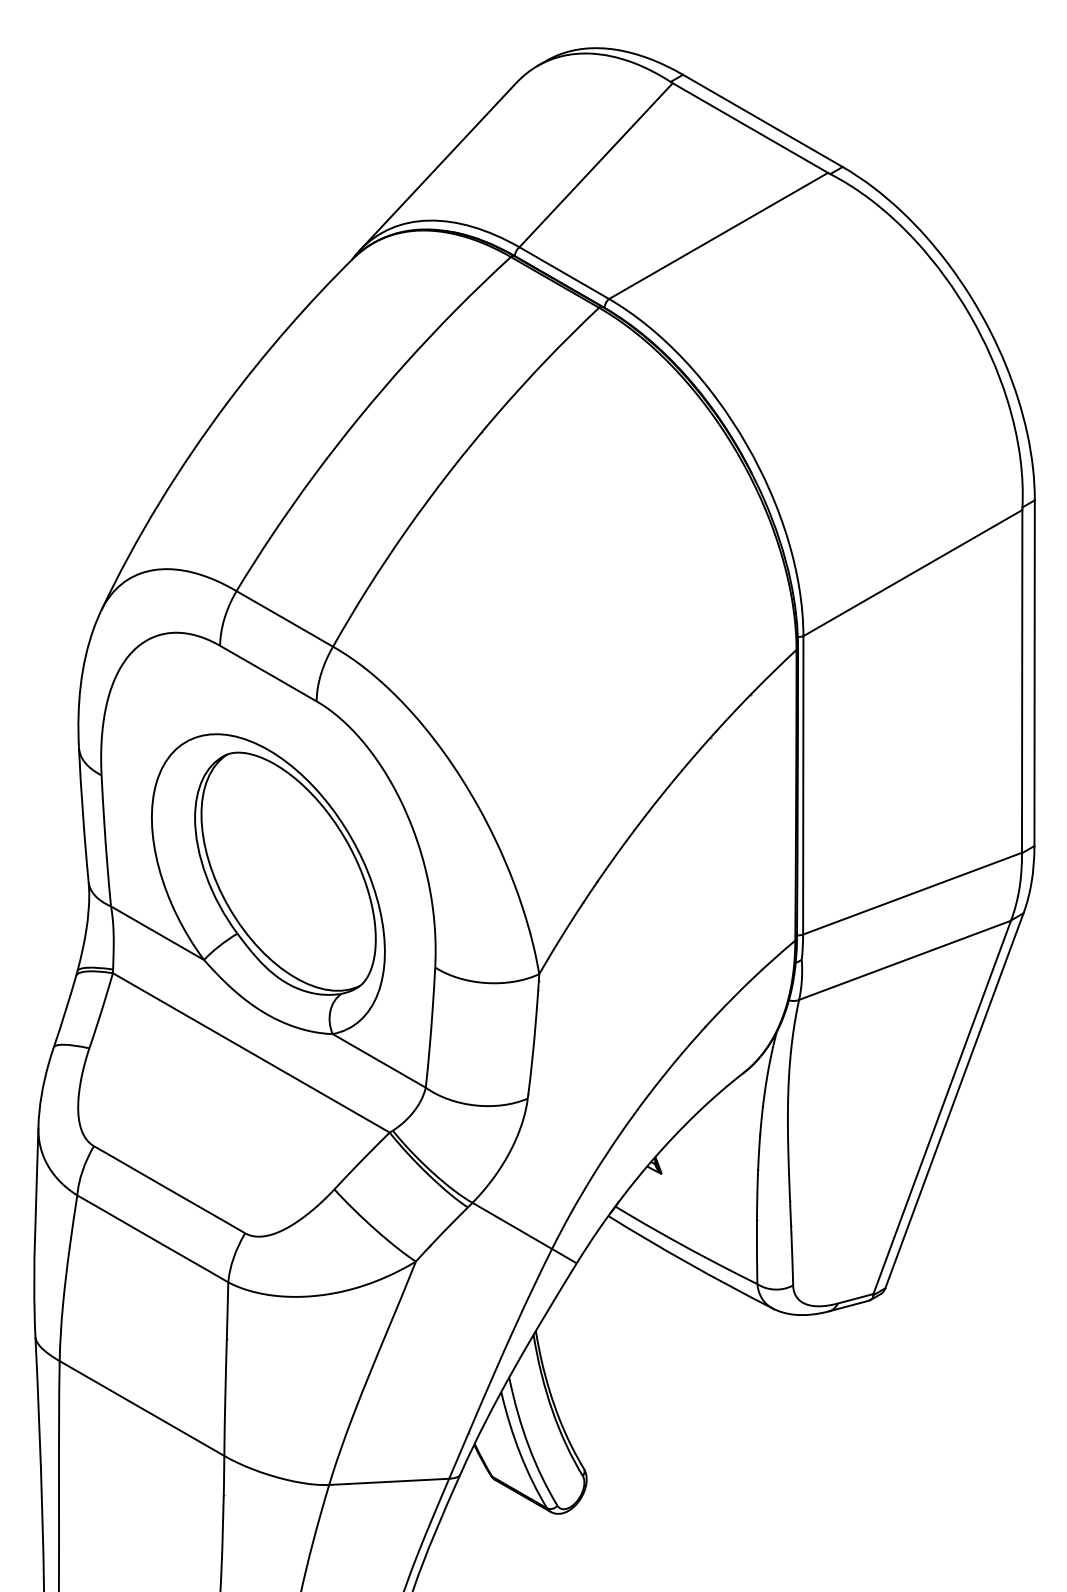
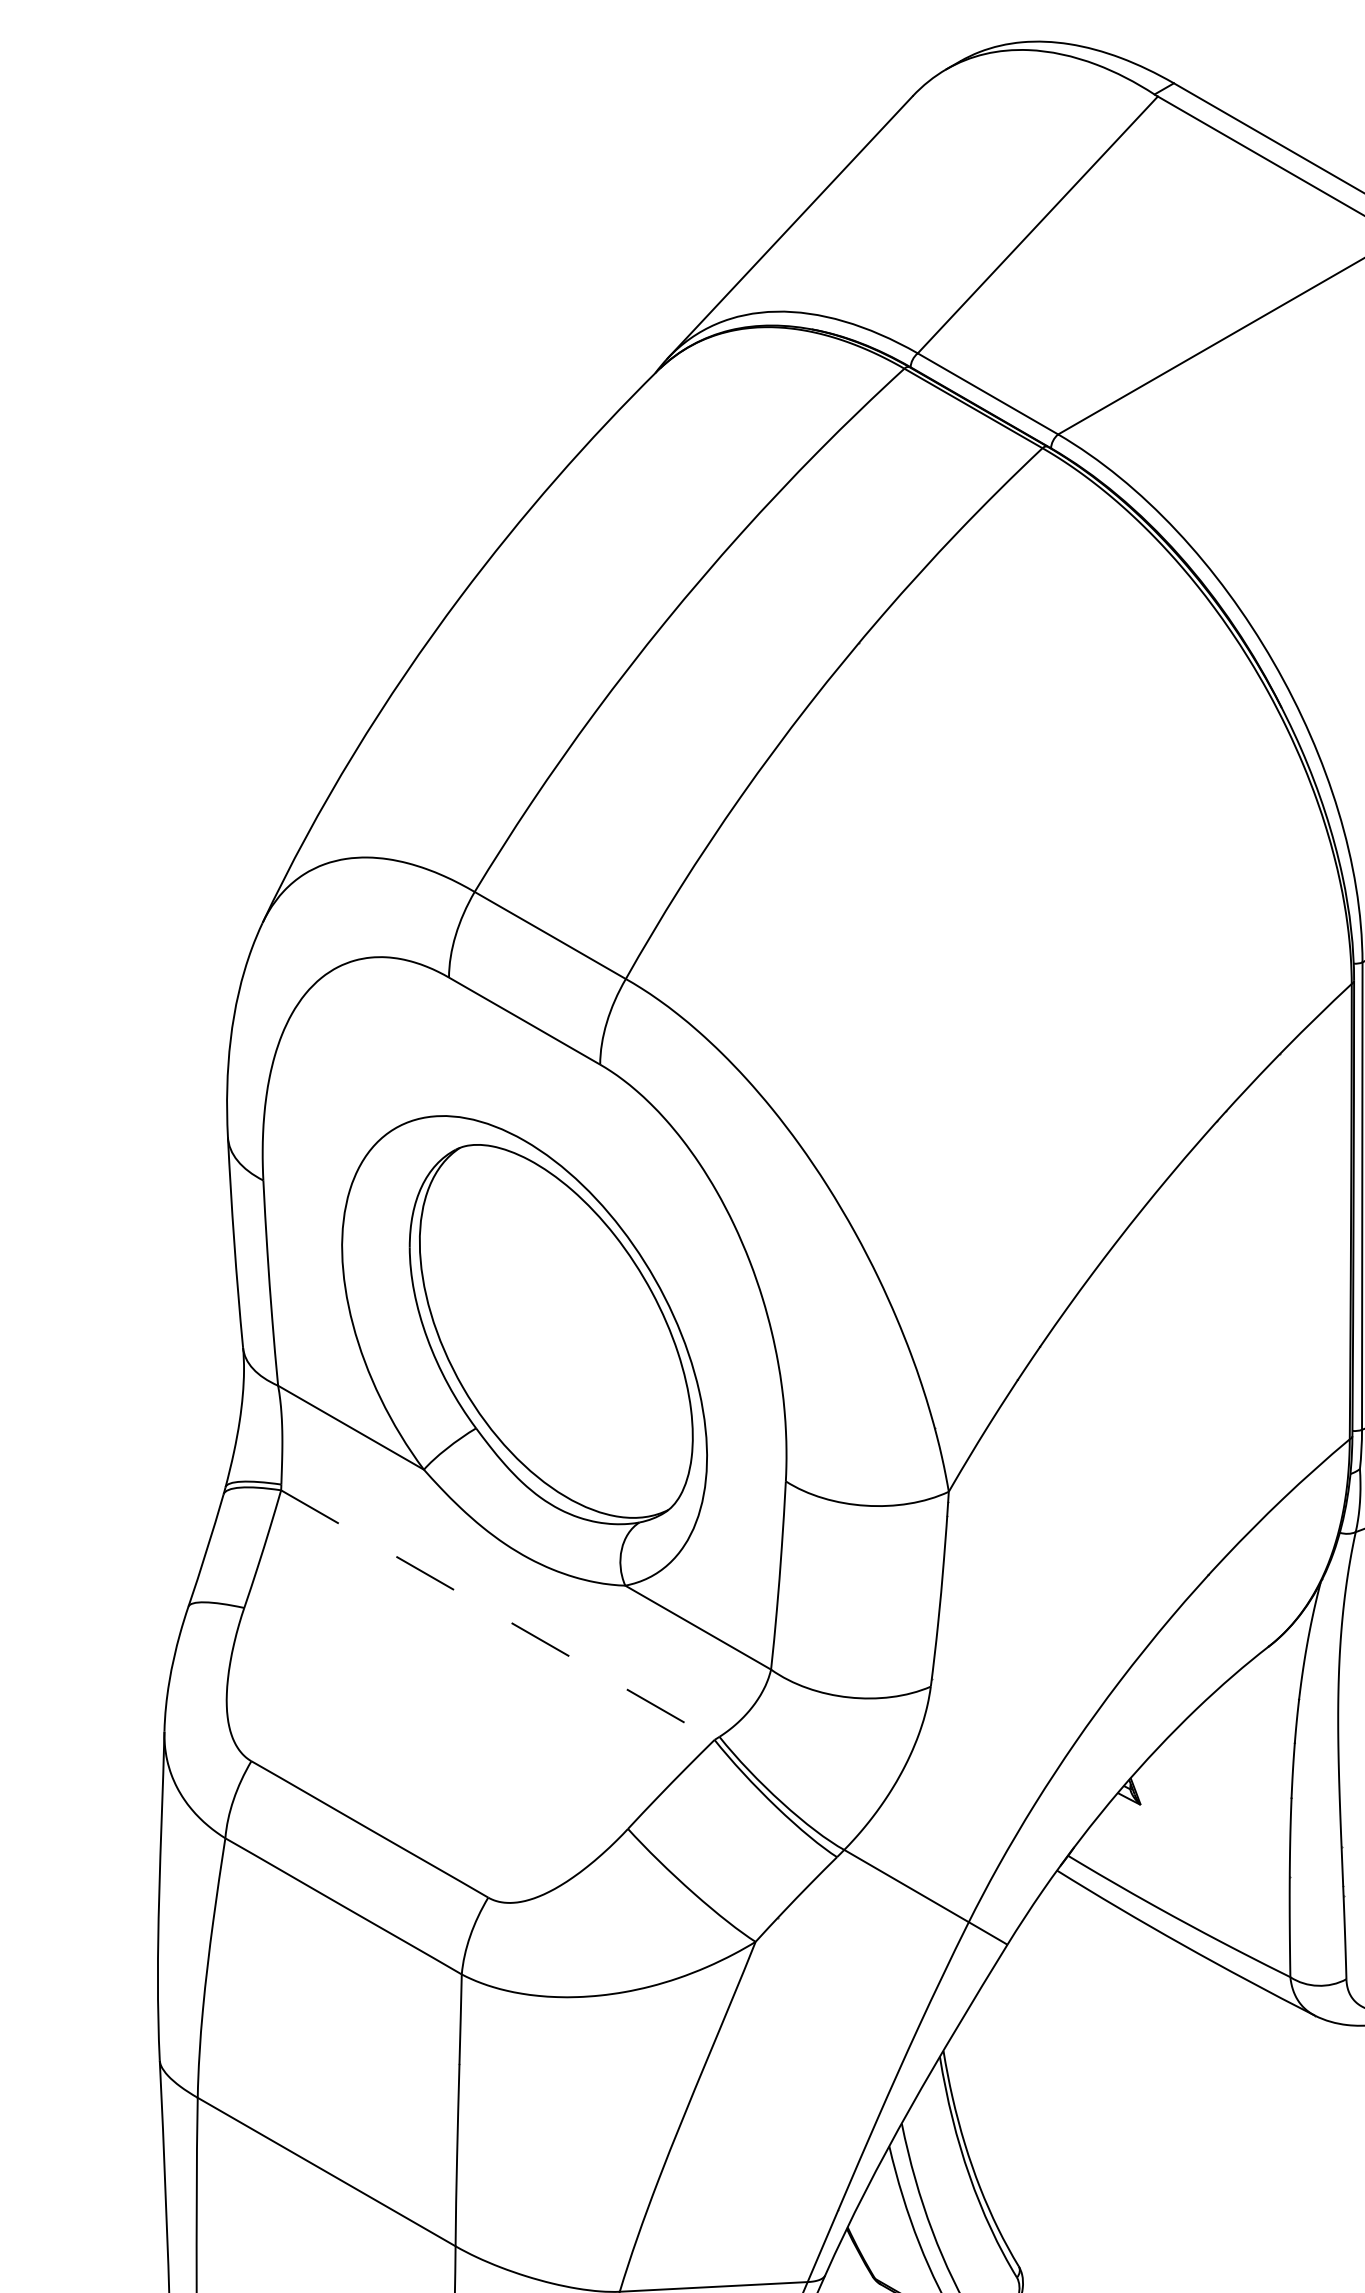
line: (251, 1052) -> (498, 1614), solid -> dashed

